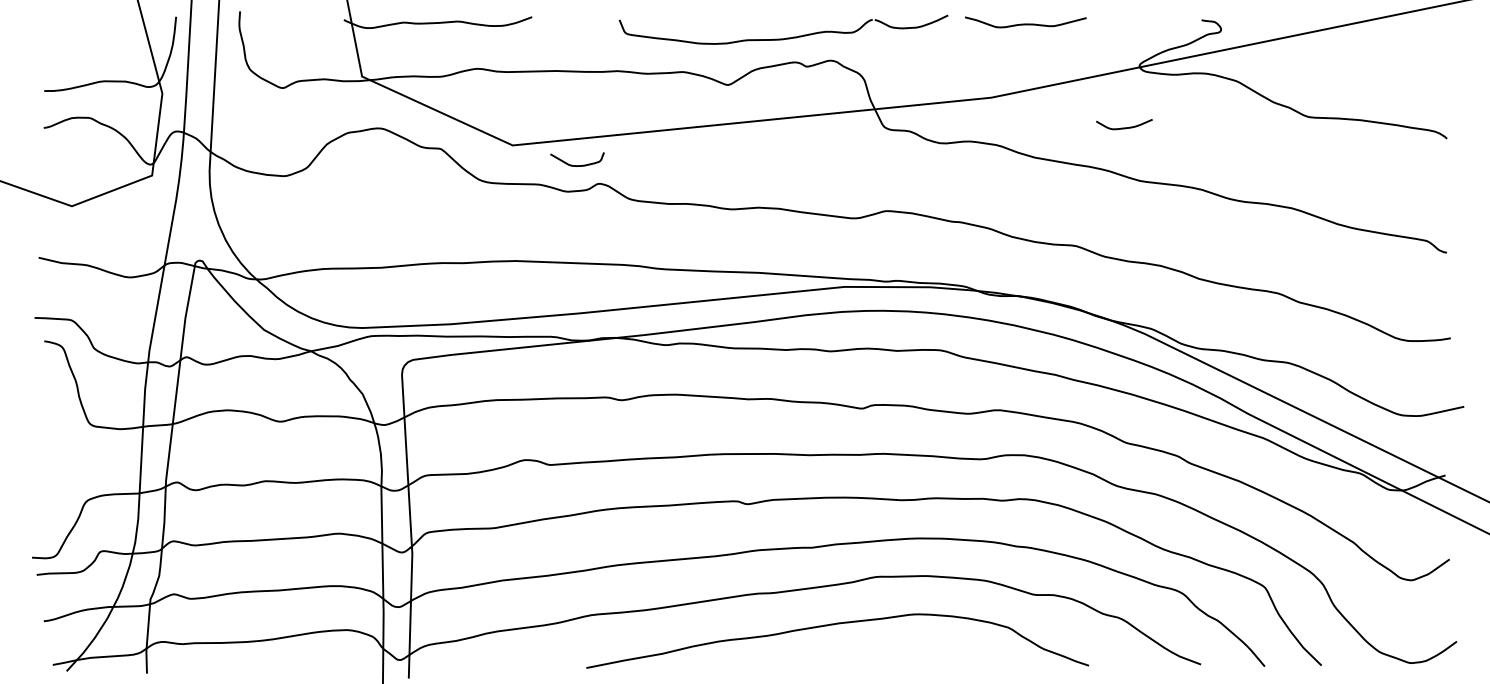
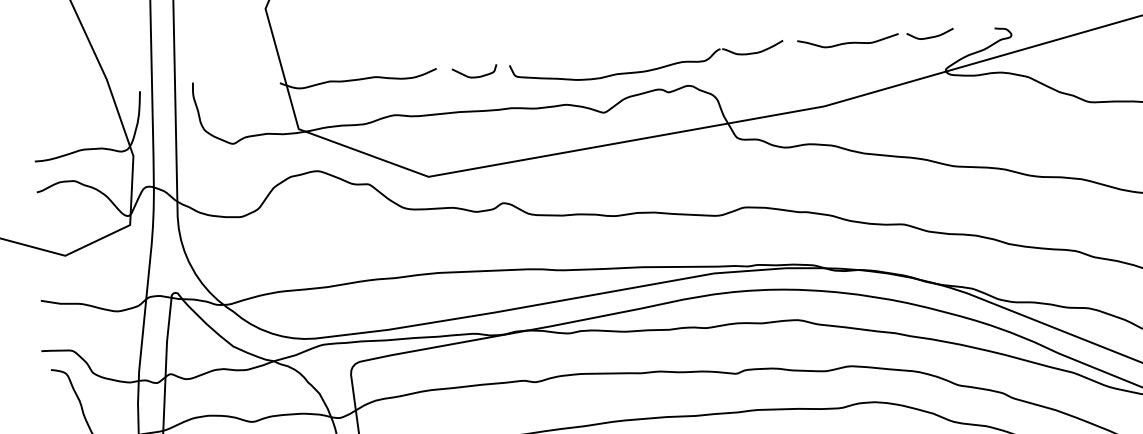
curve: (1124, 127) -> (930, 36), moved
curve: (577, 165) -> (475, 76), moved

